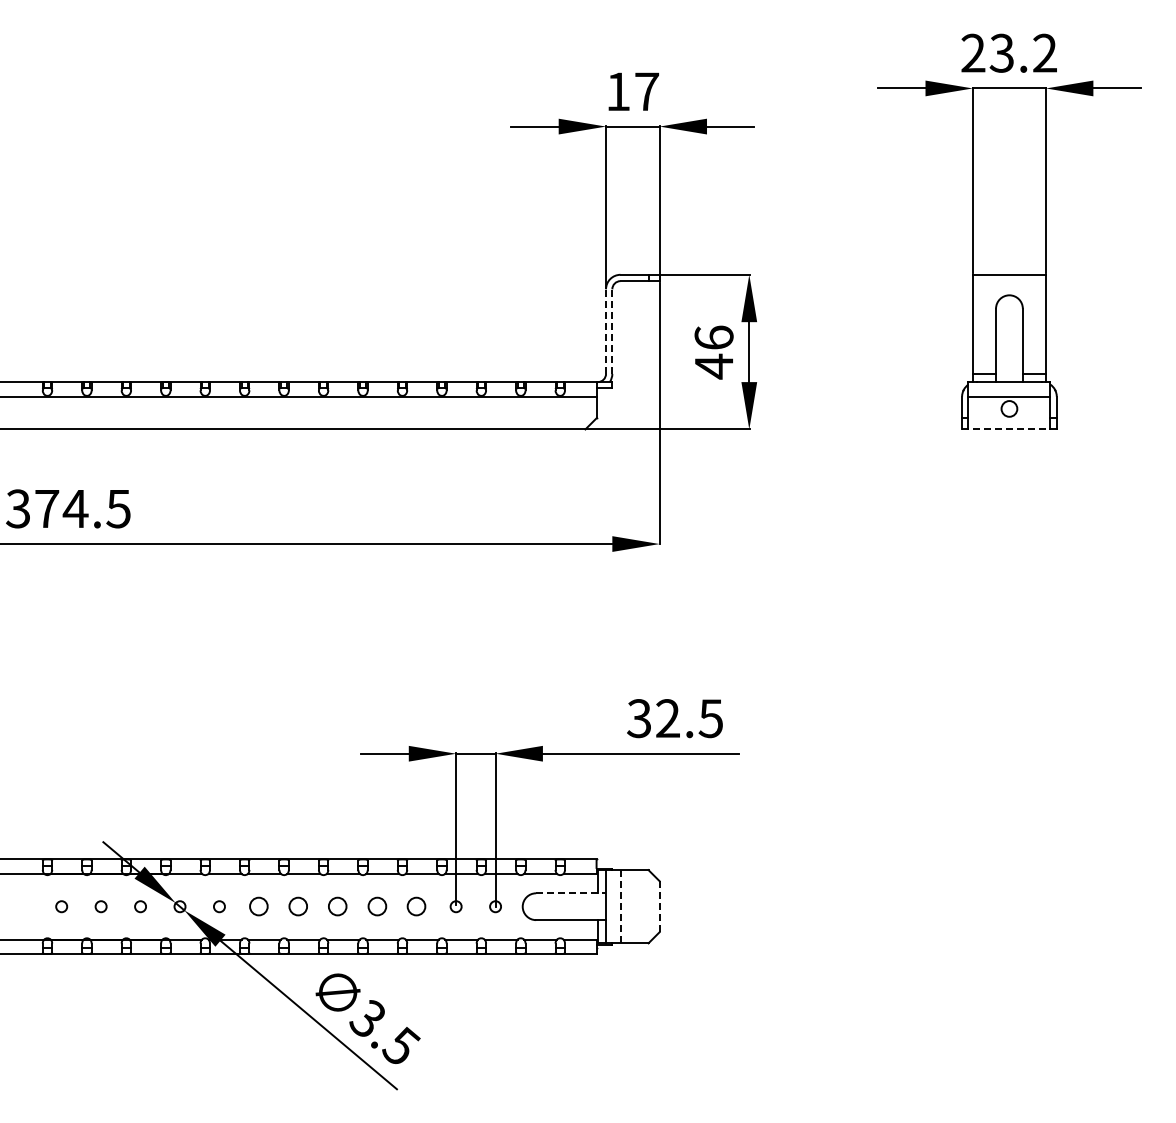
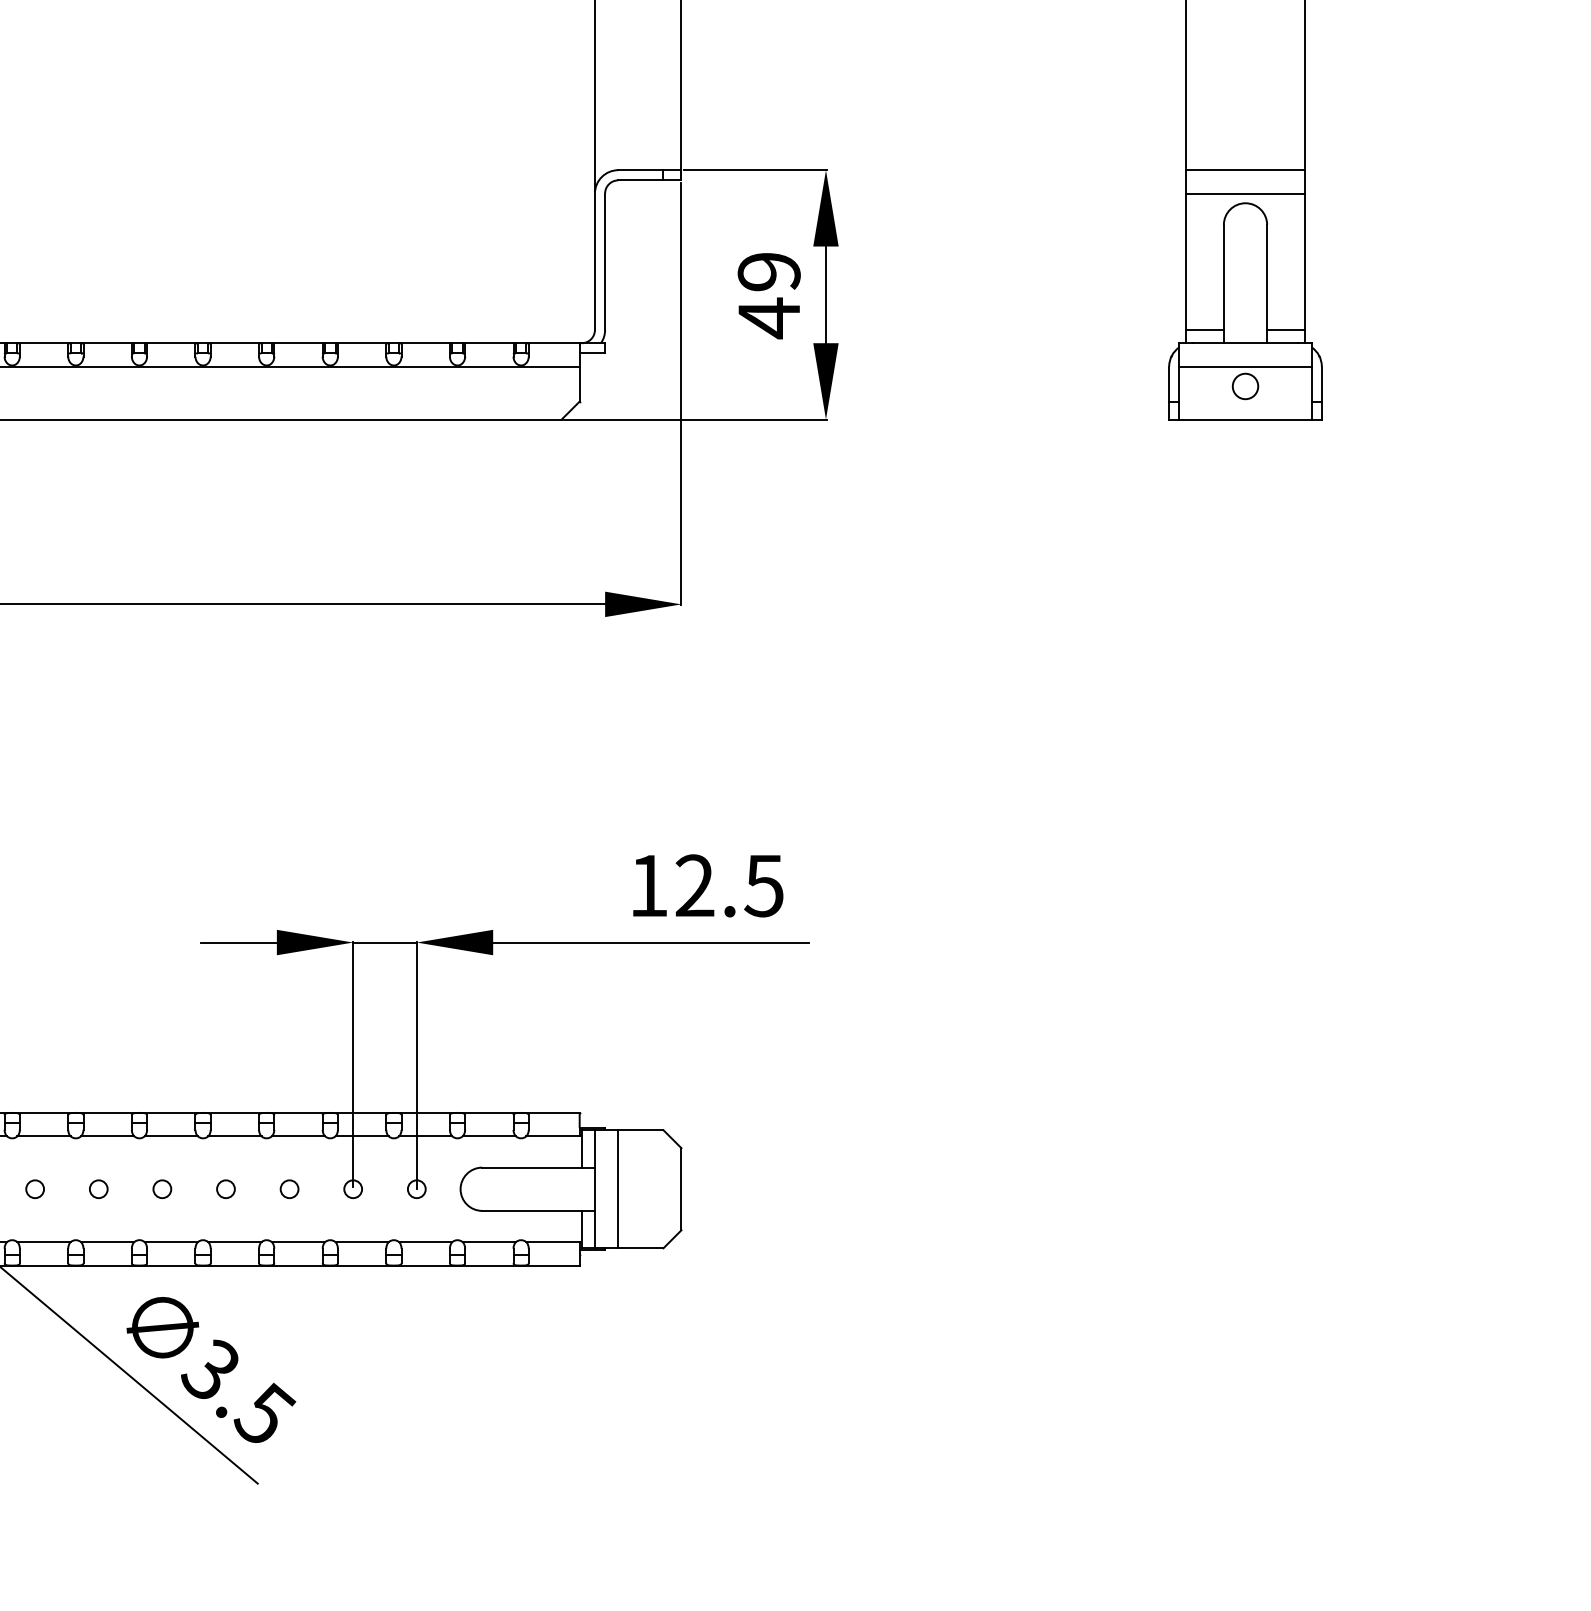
line: (1009, 289) -> (1245, 193), added
line: (606, 331) -> (595, 261), dashed -> solid
line: (612, 331) -> (605, 261), dashed -> solid
text: (713, 337) -> (768, 271), 46 -> 49
line: (1006, 429) -> (1240, 419), dashed -> solid
text: (638, 718) -> (647, 885), 32.5 -> 12.5
line: (571, 893) -> (539, 1167), dashed -> solid
circle: (258, 906) -> (34, 1188), size x0.62
circle: (298, 906) -> (98, 1188), size x0.62
circle: (337, 906) -> (161, 1188), size x0.62
circle: (376, 906) -> (224, 1188), size x0.62
circle: (416, 906) -> (289, 1188), size x0.62
line: (620, 906) -> (618, 1188), dashed -> solid
line: (659, 906) -> (681, 1188), dashed -> solid

